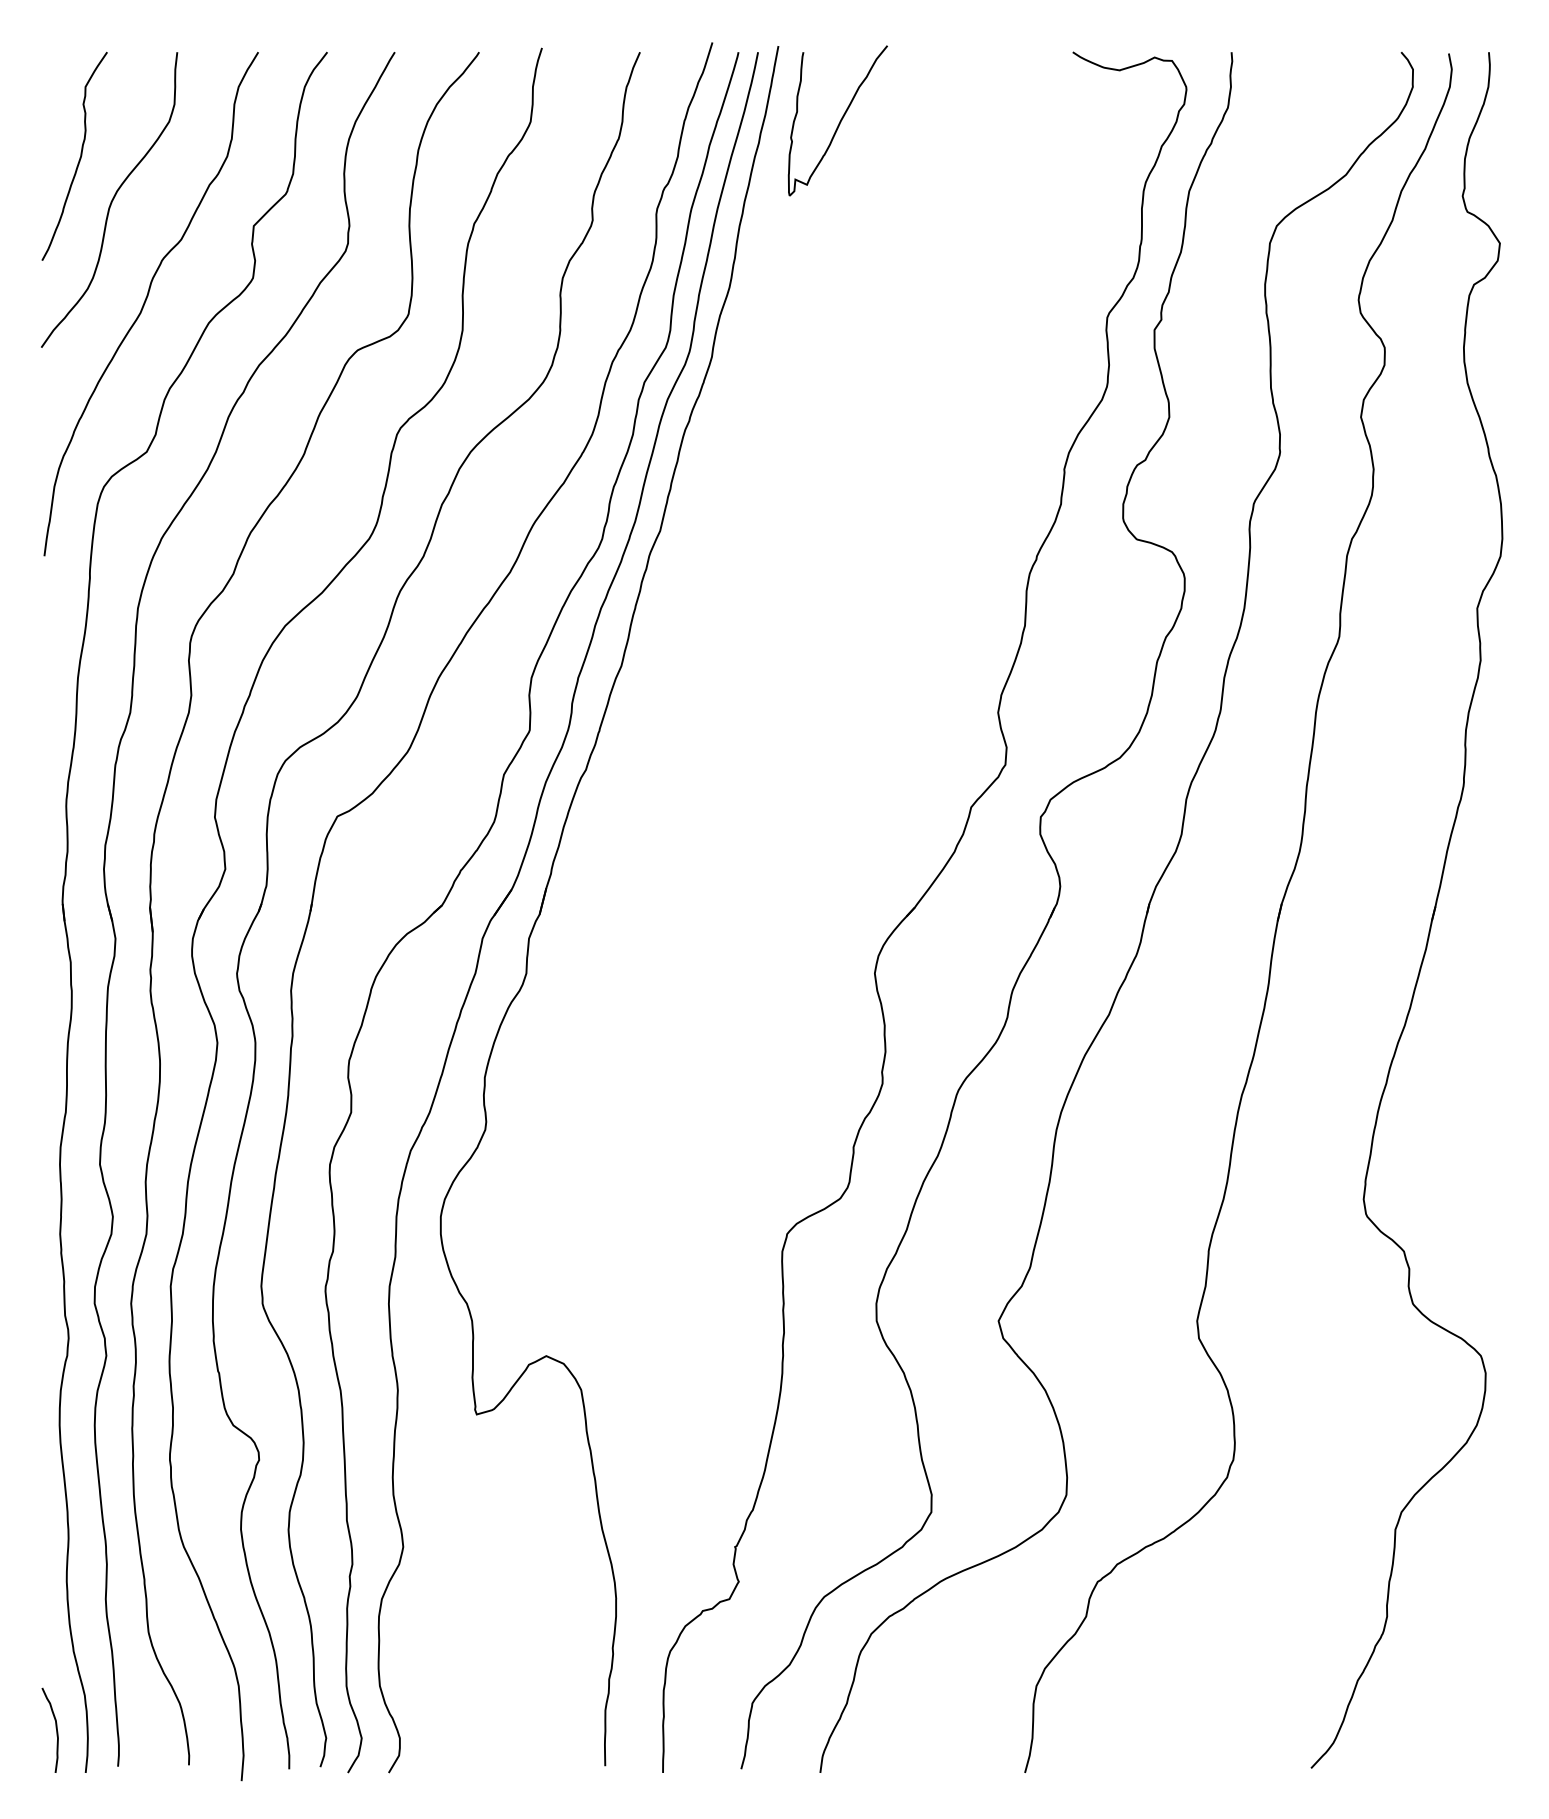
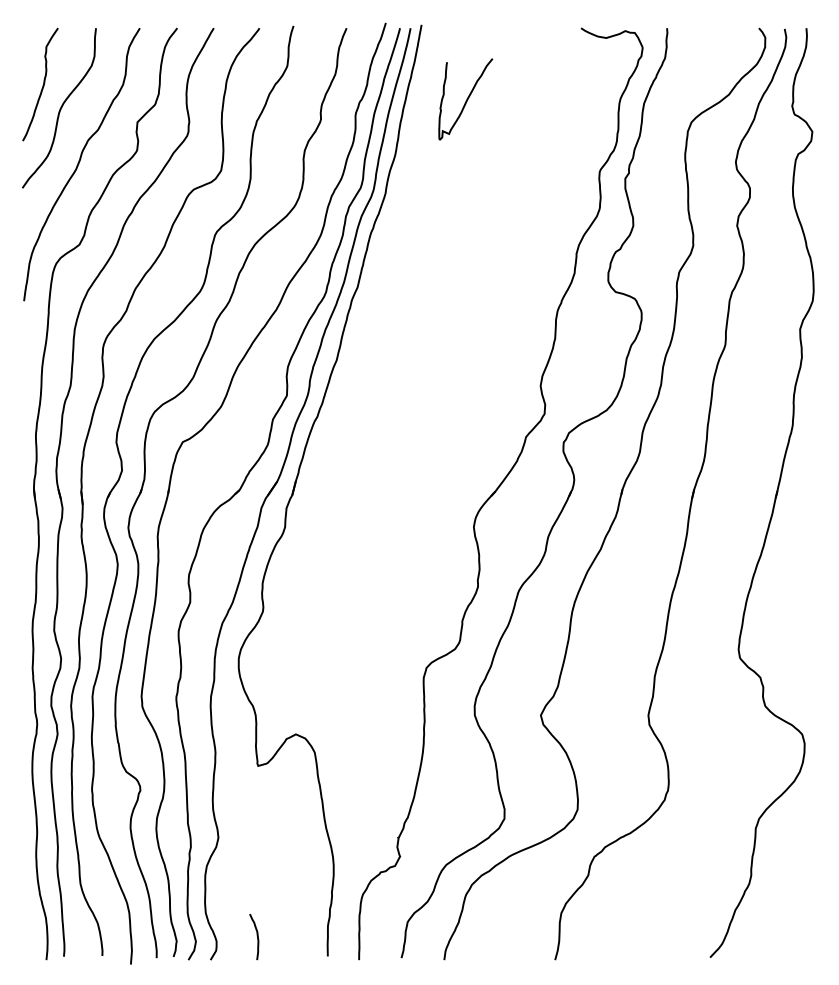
curve: (839, 121) -> (466, 99), moved
curve: (54, 1727) -> (256, 935), moved

